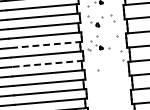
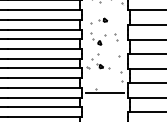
line: (45, 44) -> (44, 58), dashed -> solid
line: (47, 64) -> (44, 78), dashed -> solid
line: (106, 73) -> (104, 93), added

